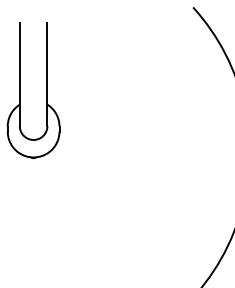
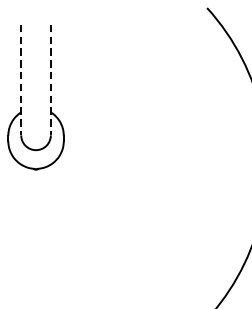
line: (19, 74) -> (20, 79), solid -> dashed
line: (47, 74) -> (50, 79), solid -> dashed

